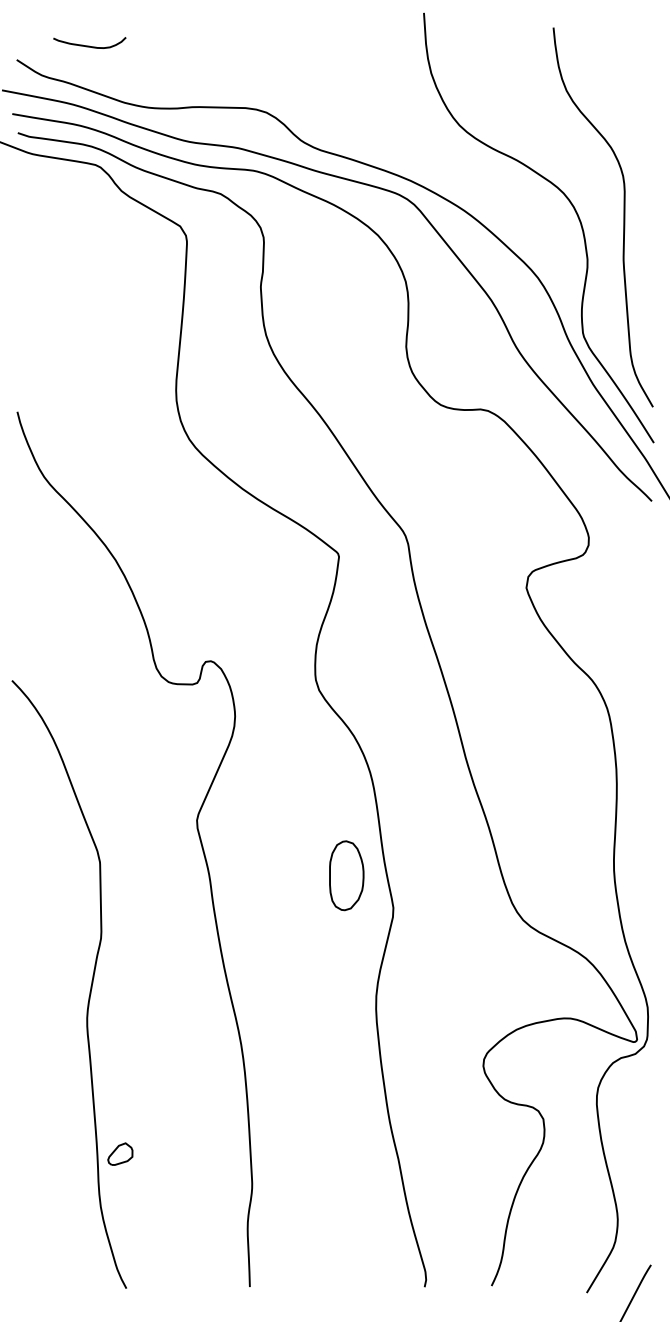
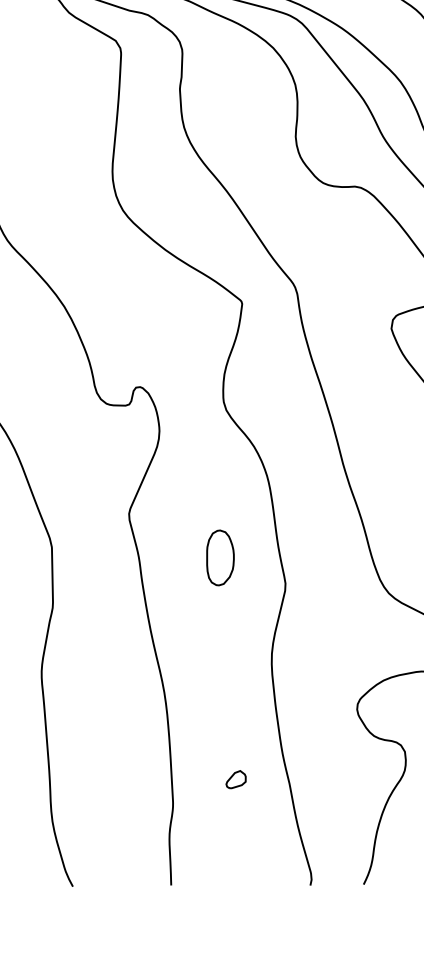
part: (346, 875) -> (220, 557), moved
part: (120, 1153) -> (236, 779), moved

